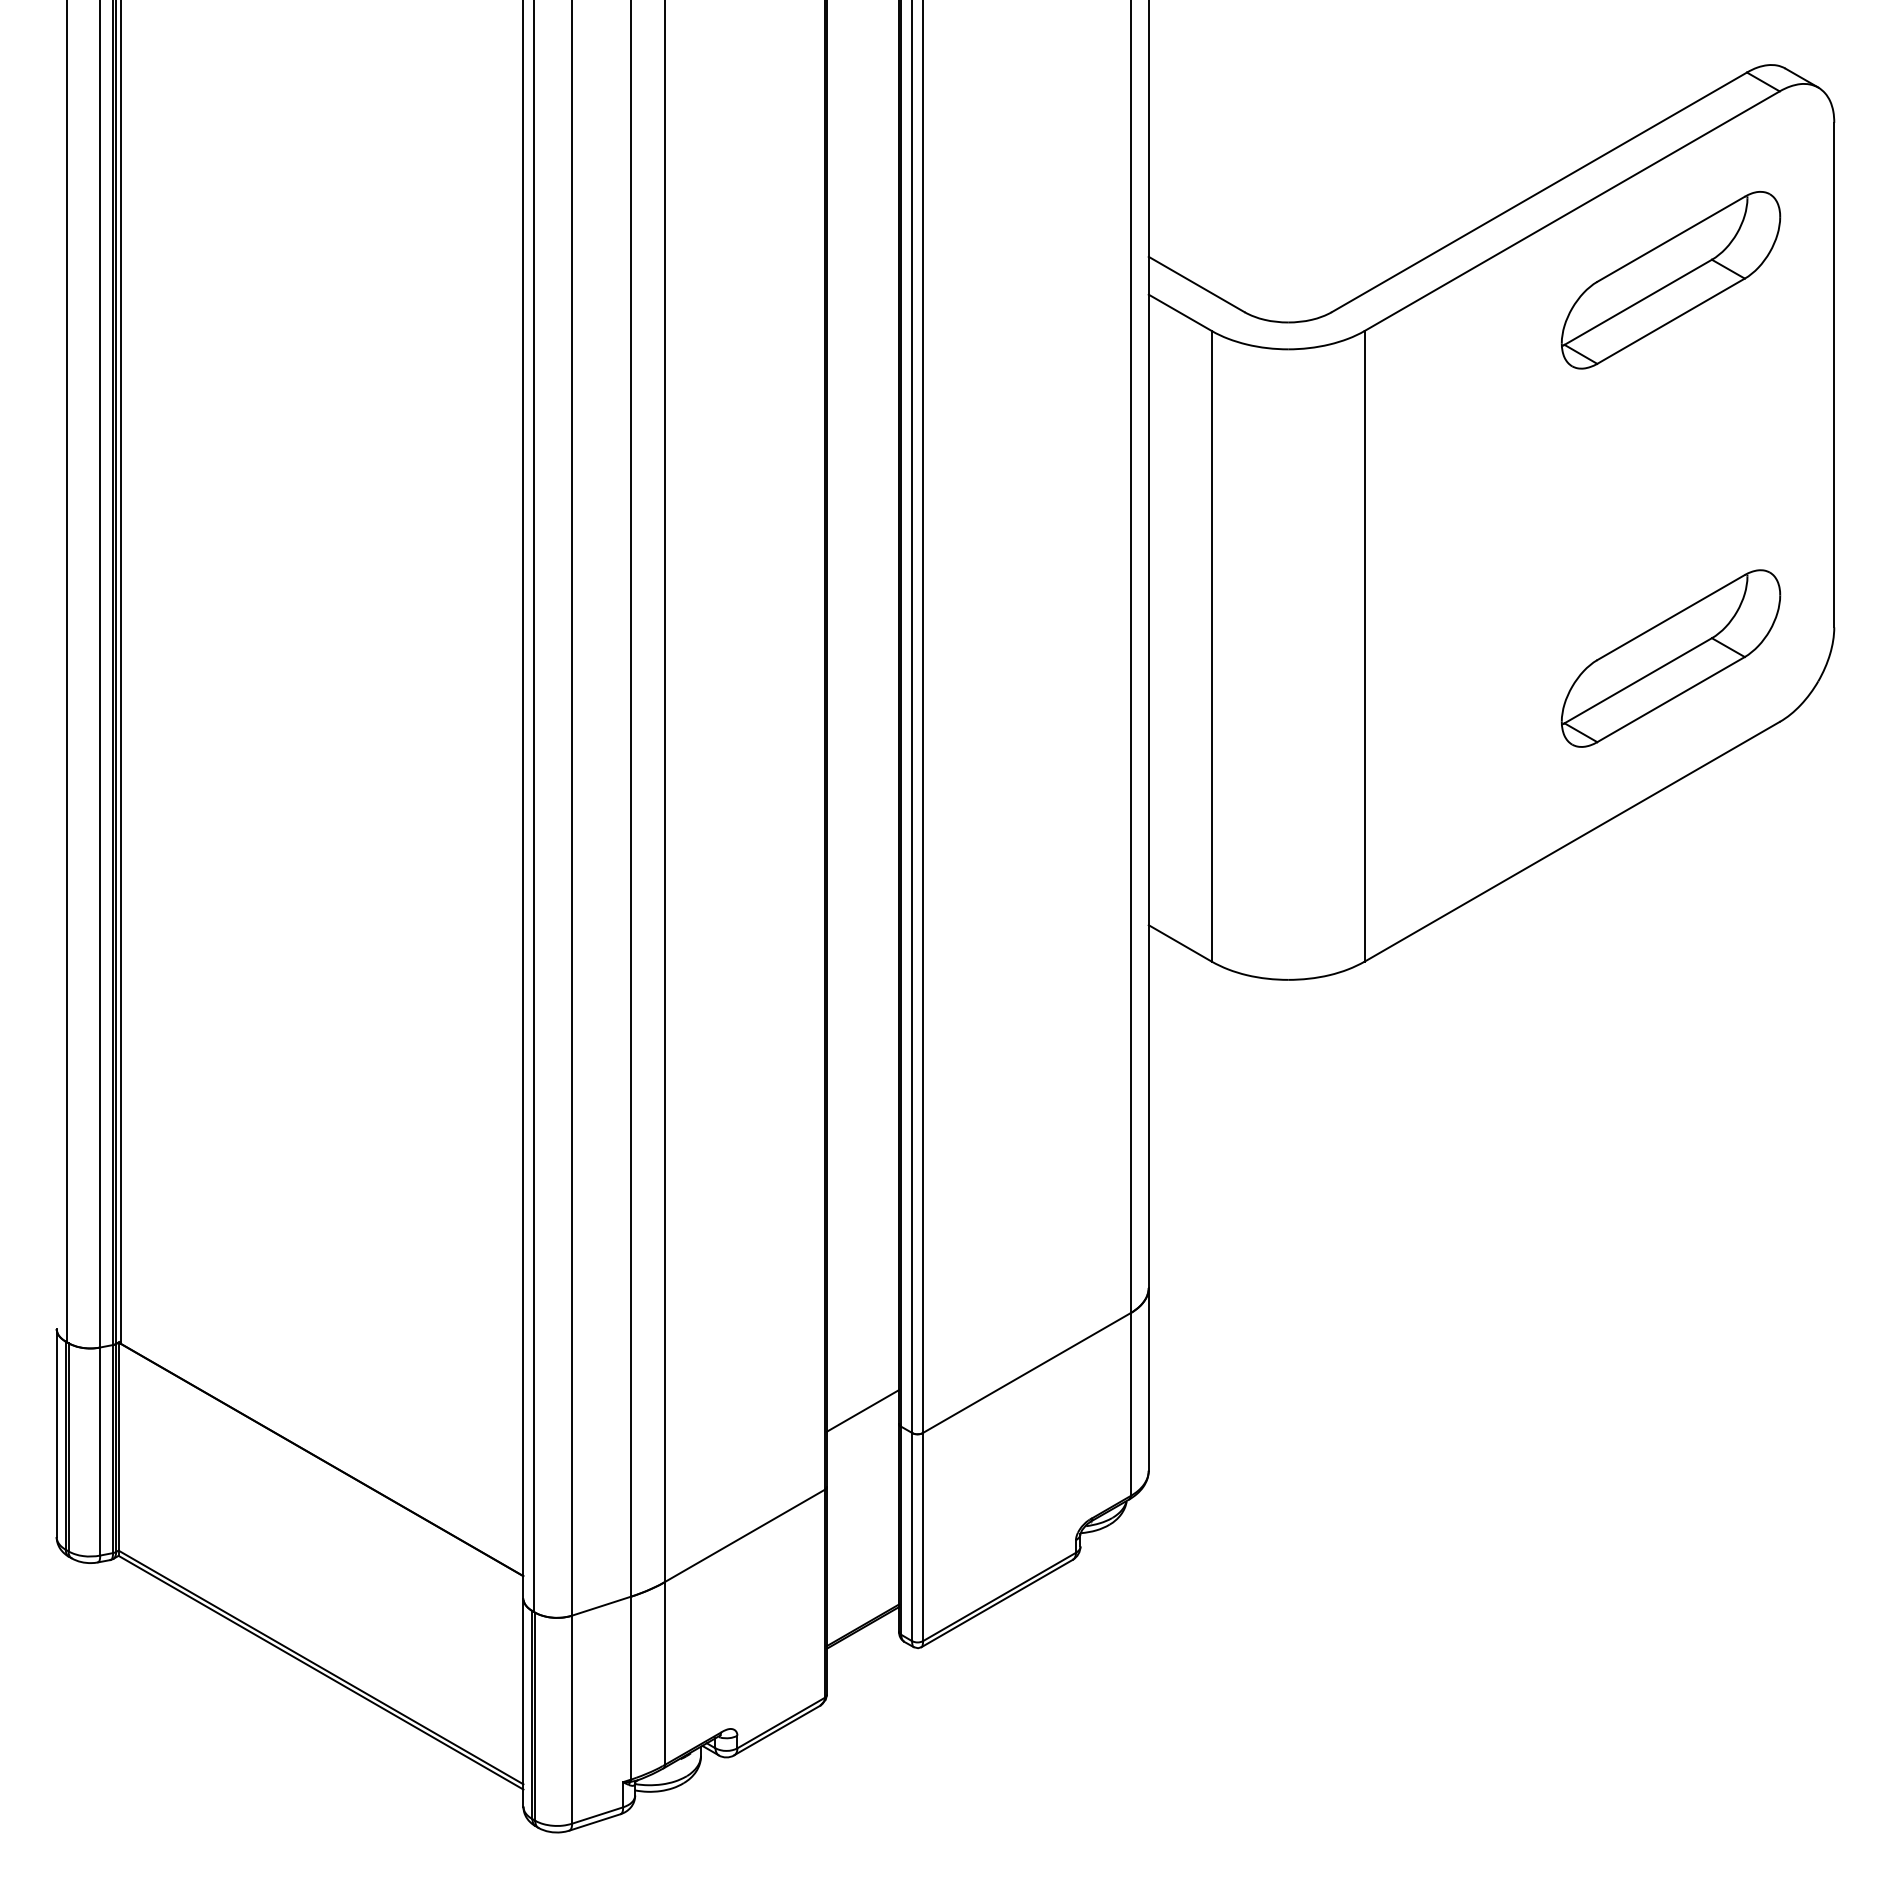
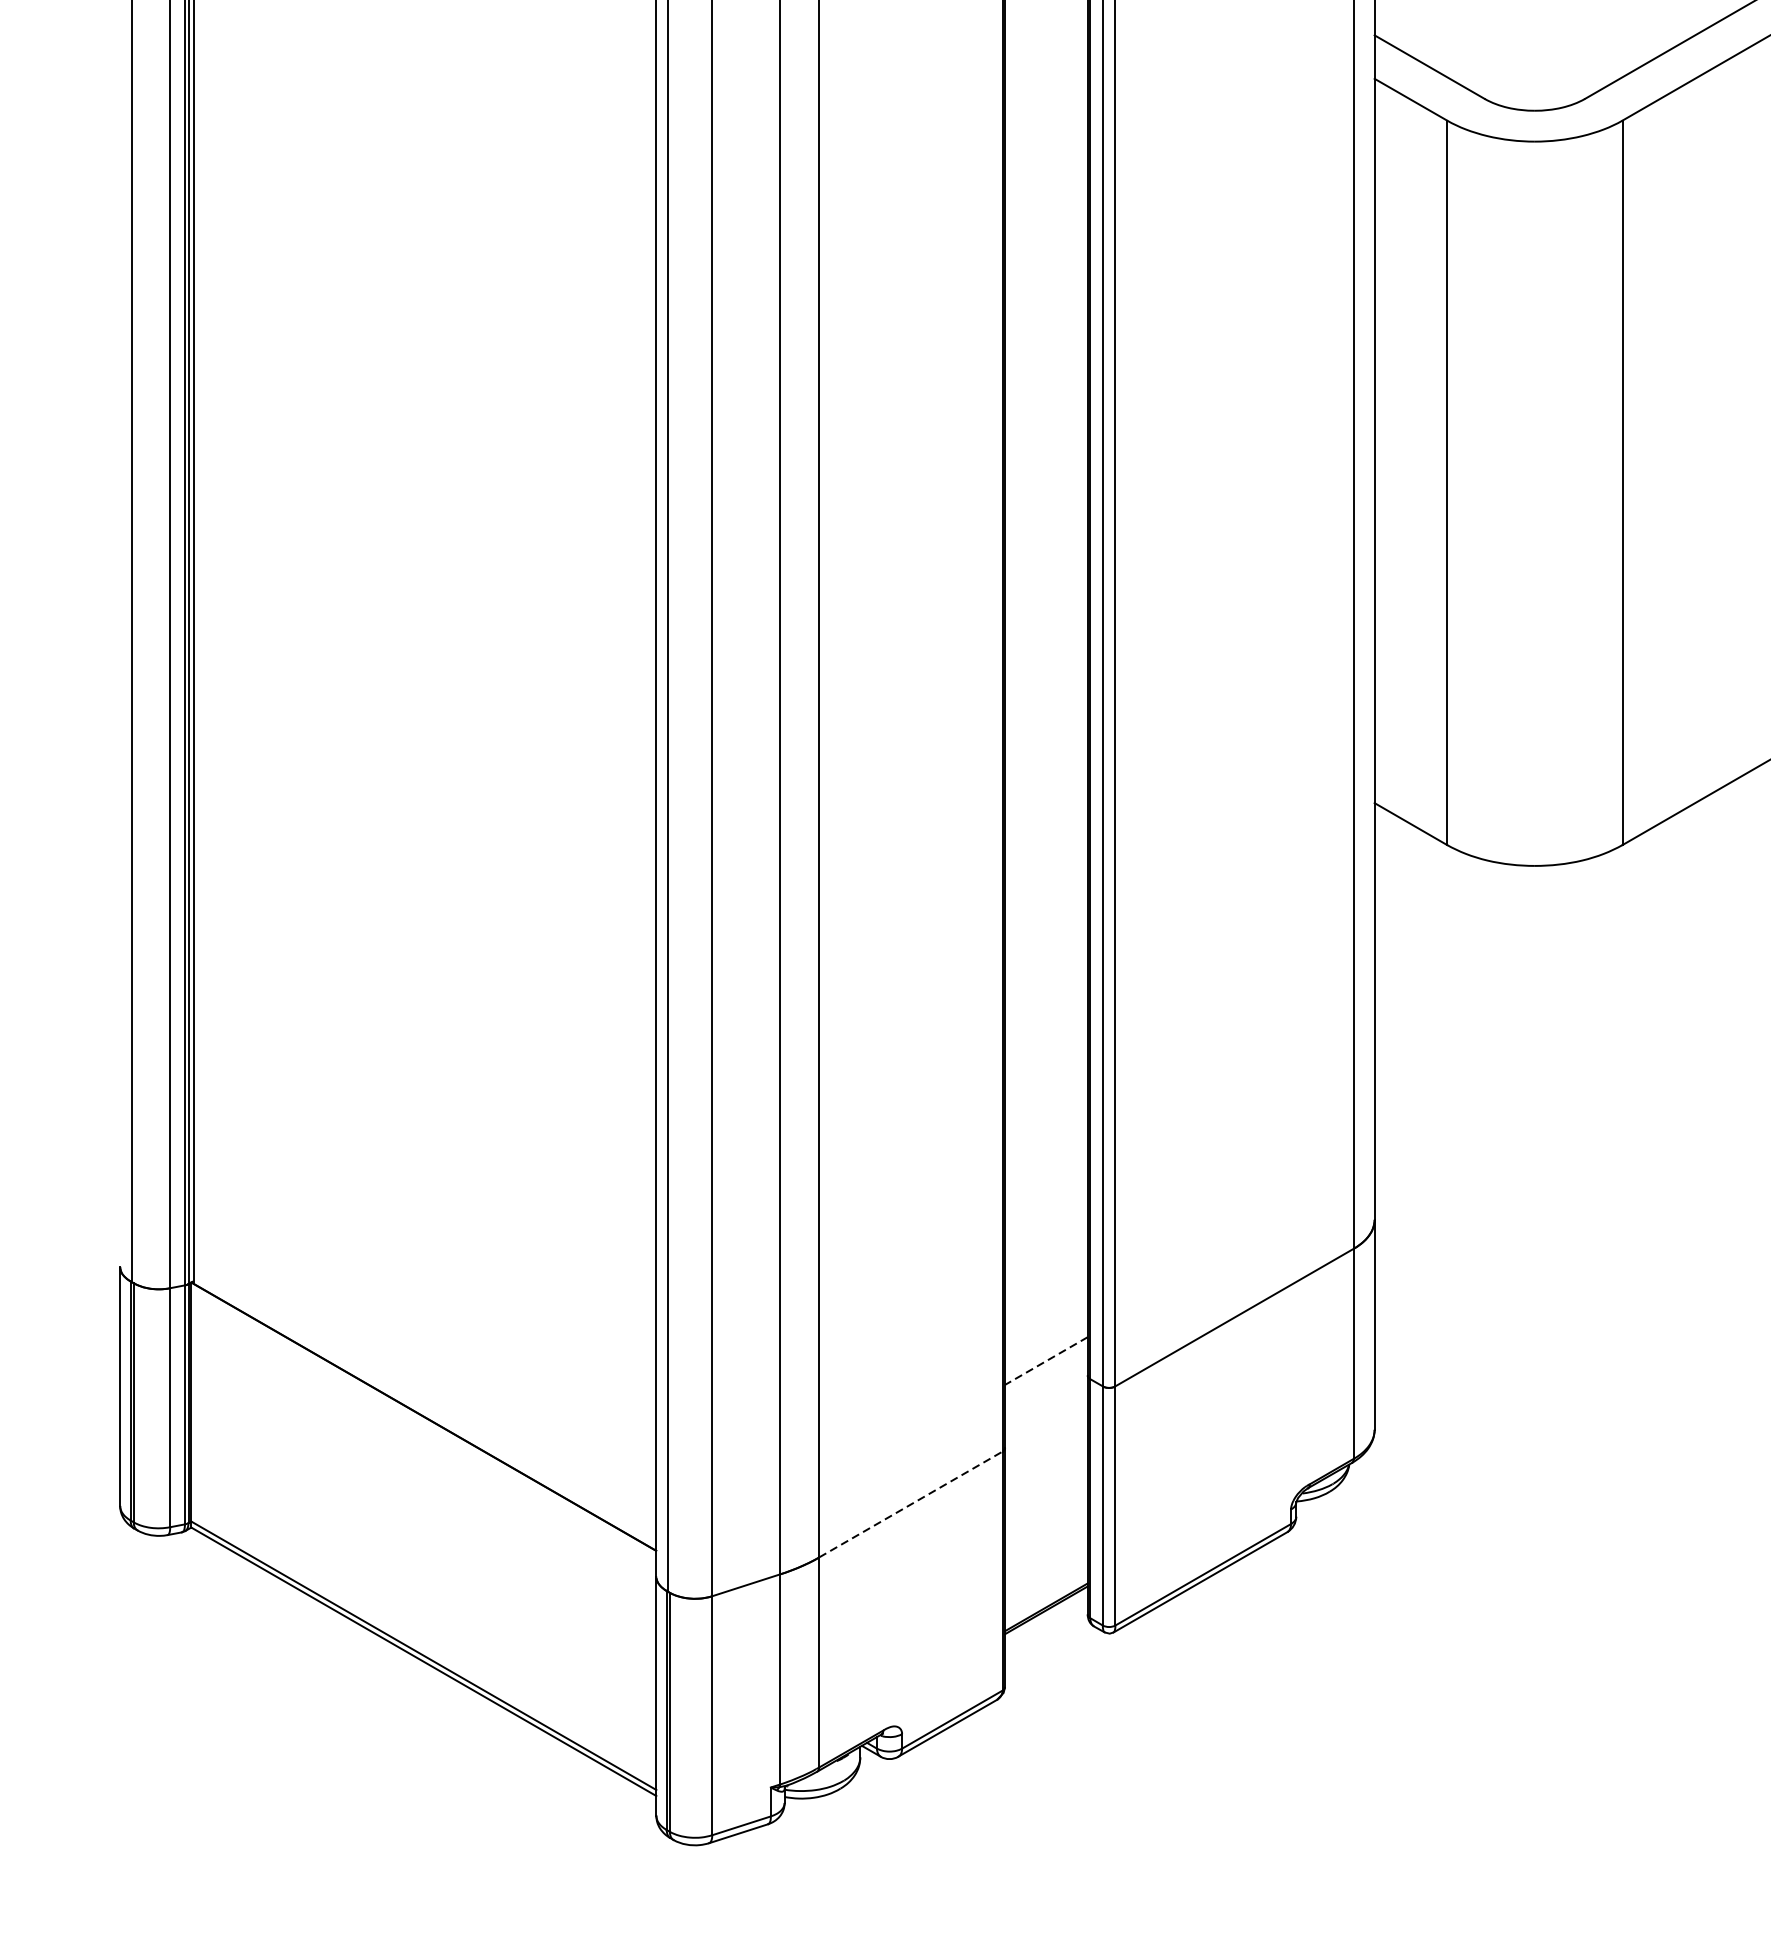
line: (862, 1410) -> (1045, 1360), solid -> dashed
line: (745, 1535) -> (911, 1504), solid -> dashed

